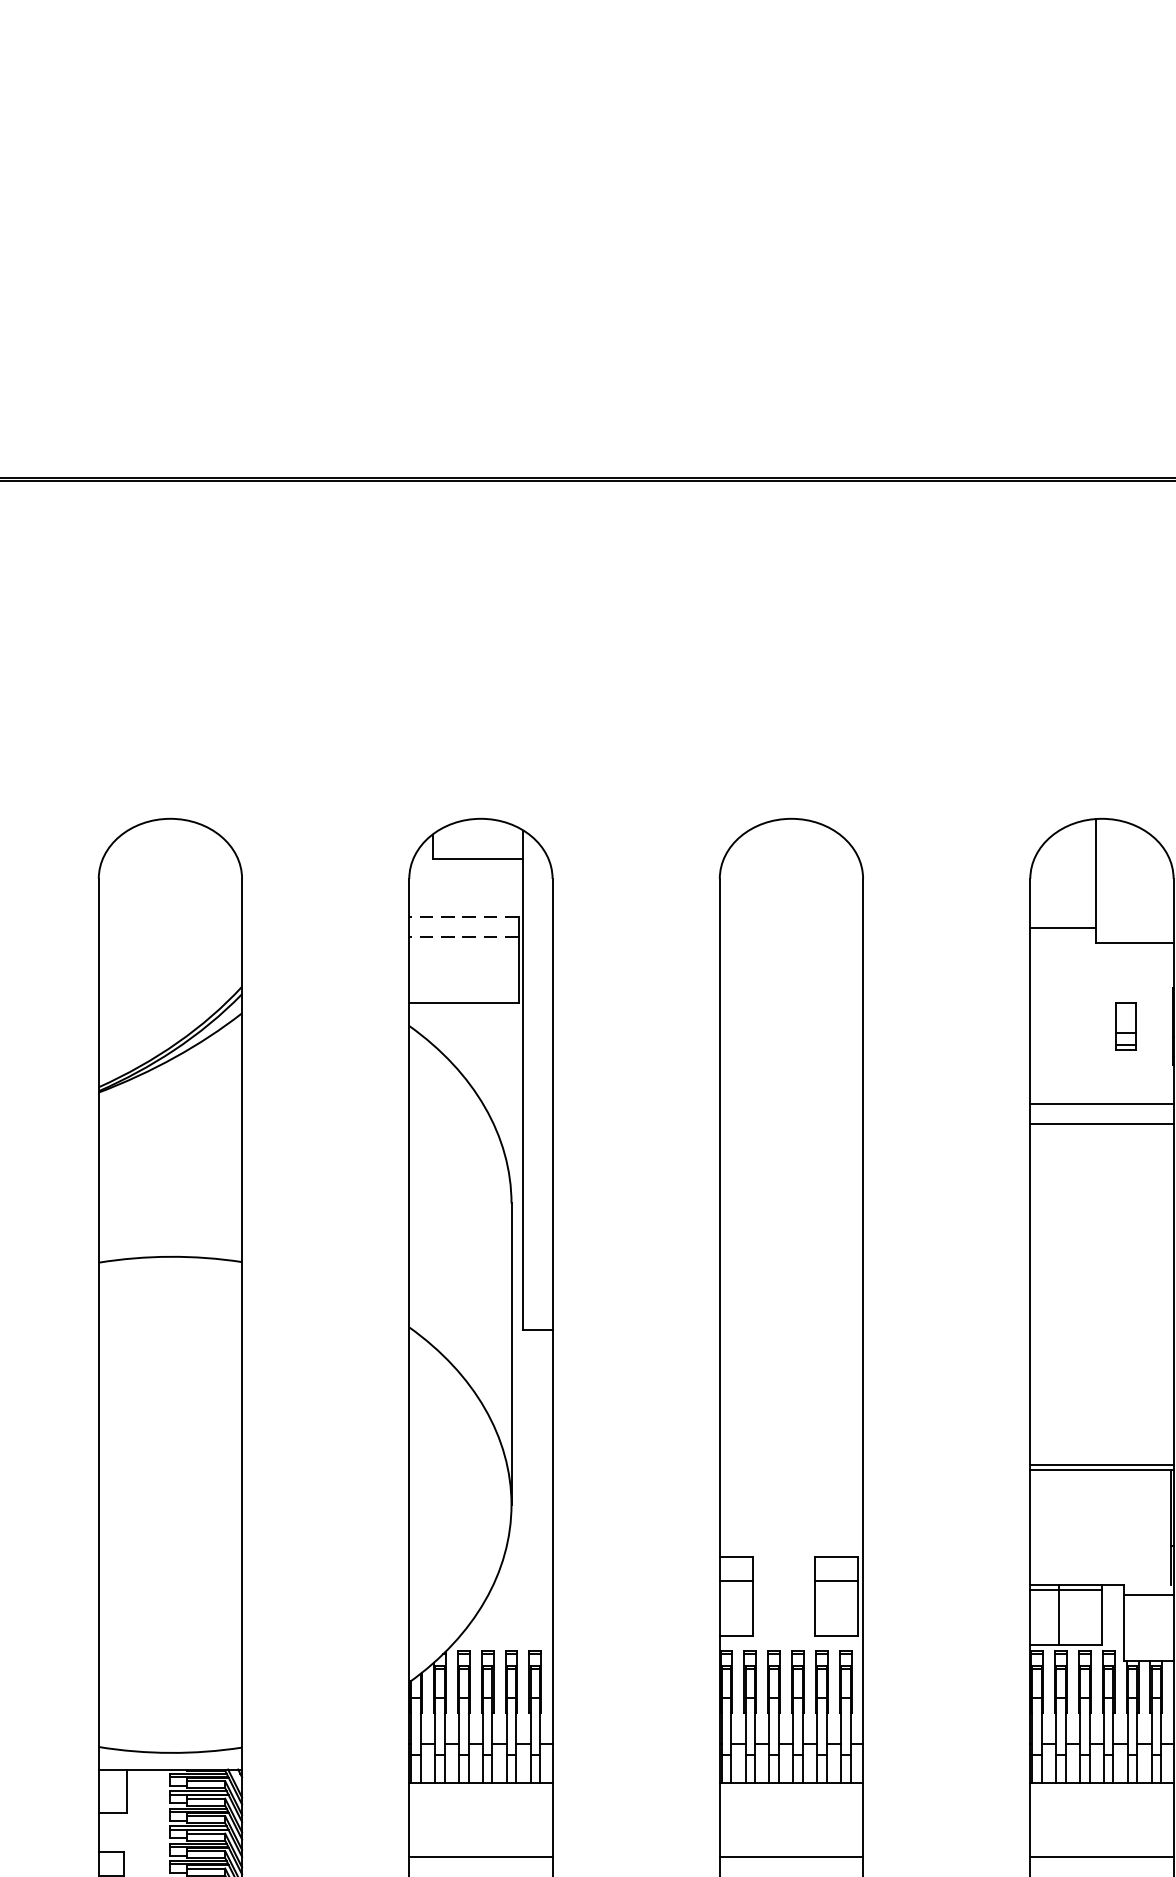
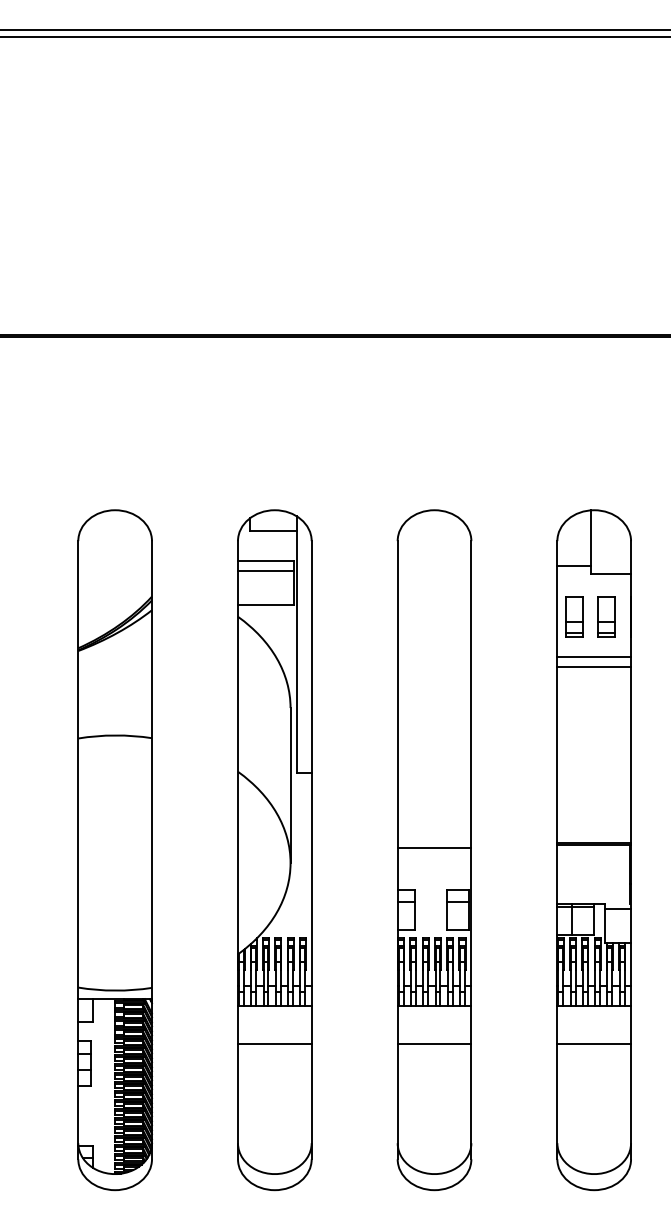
line: (462, 916) -> (265, 560), dashed -> solid
line: (462, 935) -> (265, 570), dashed -> solid
part: (1063, 1025) -> (574, 616), added
part: (1125, 1025) -> (606, 616), size x1.67
line: (791, 1474) -> (434, 847), added

